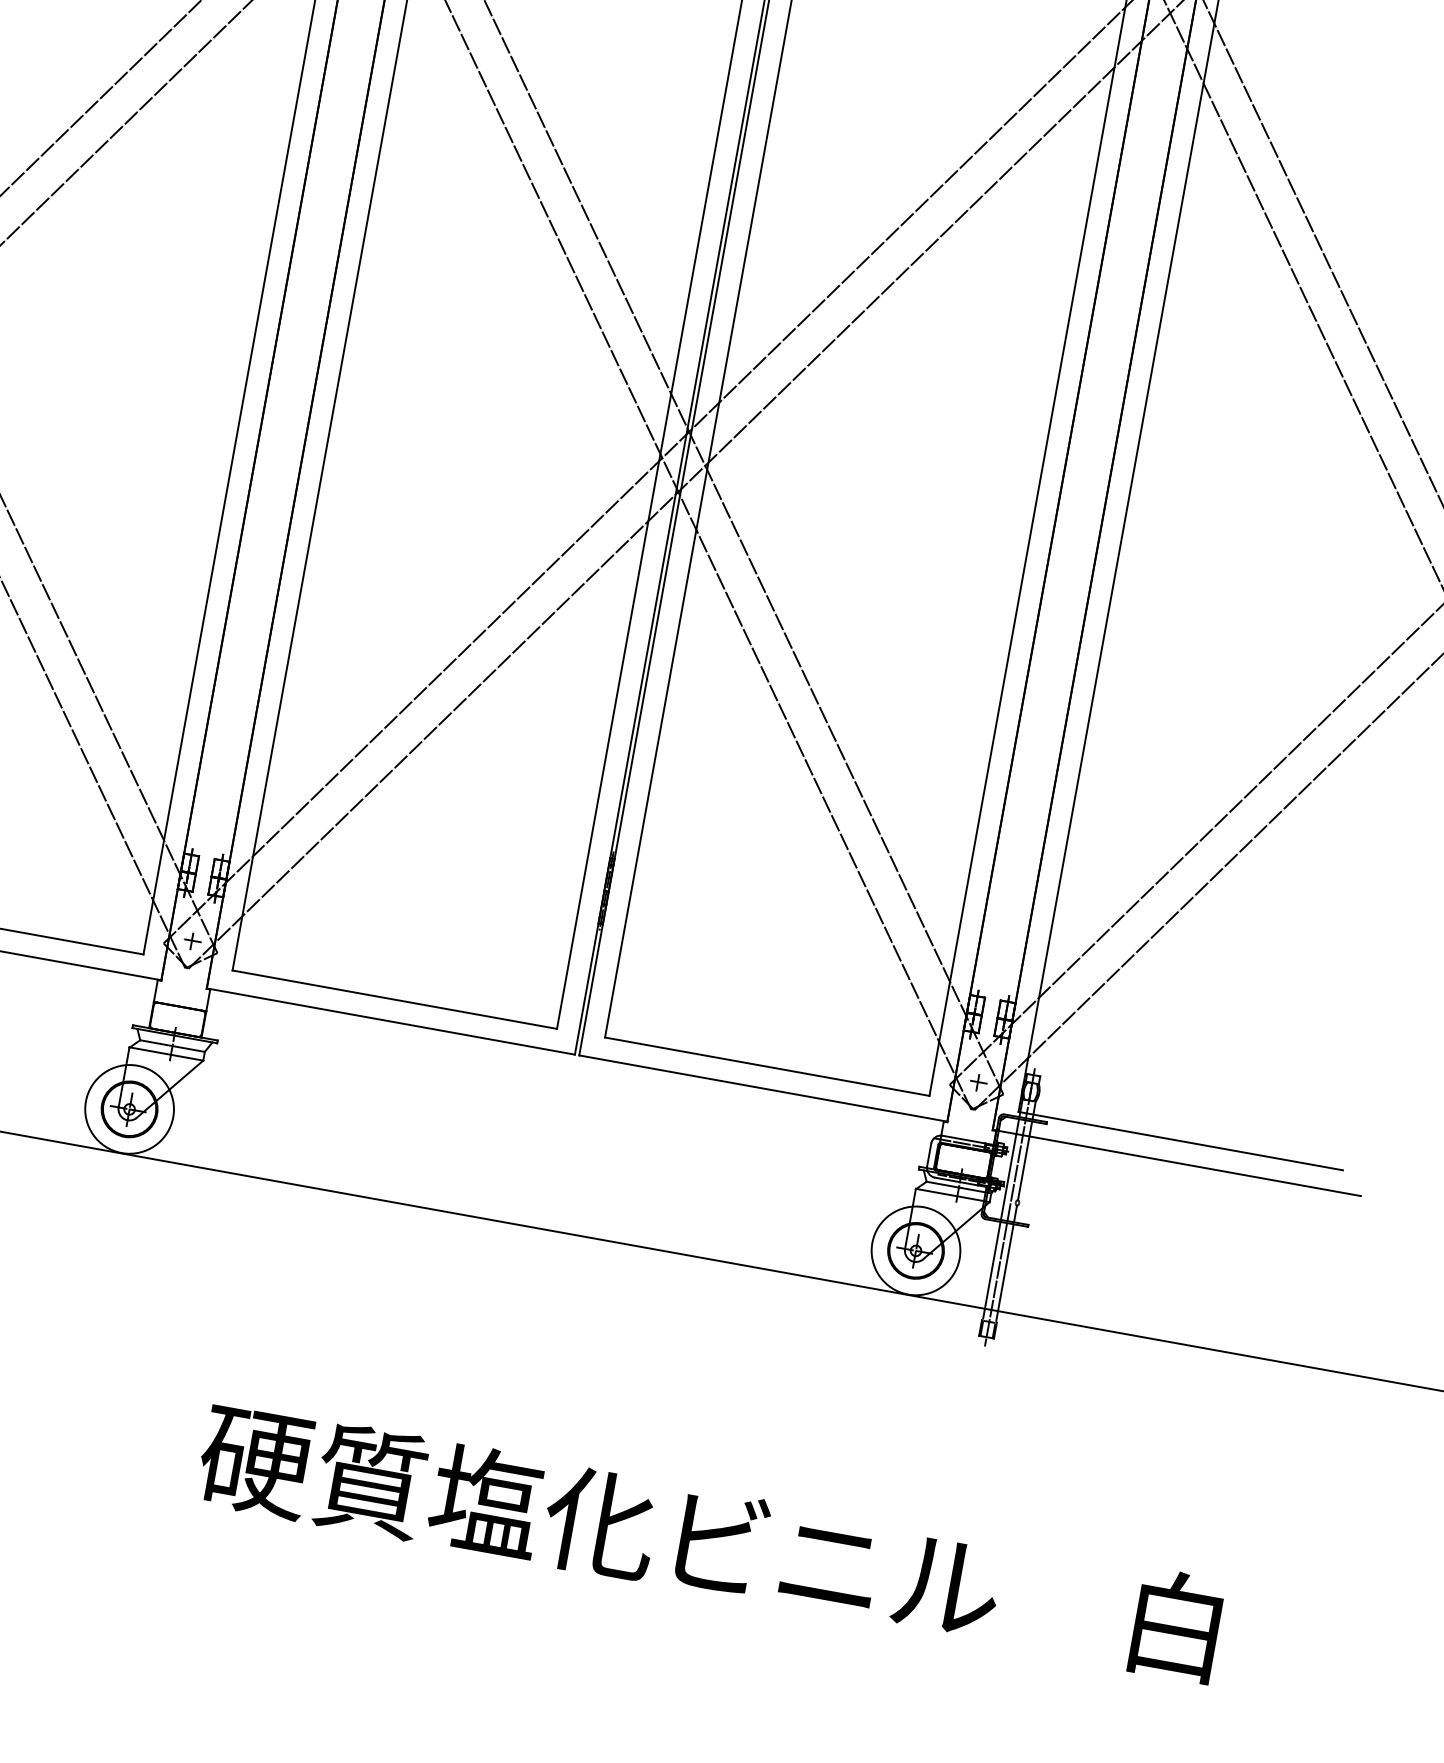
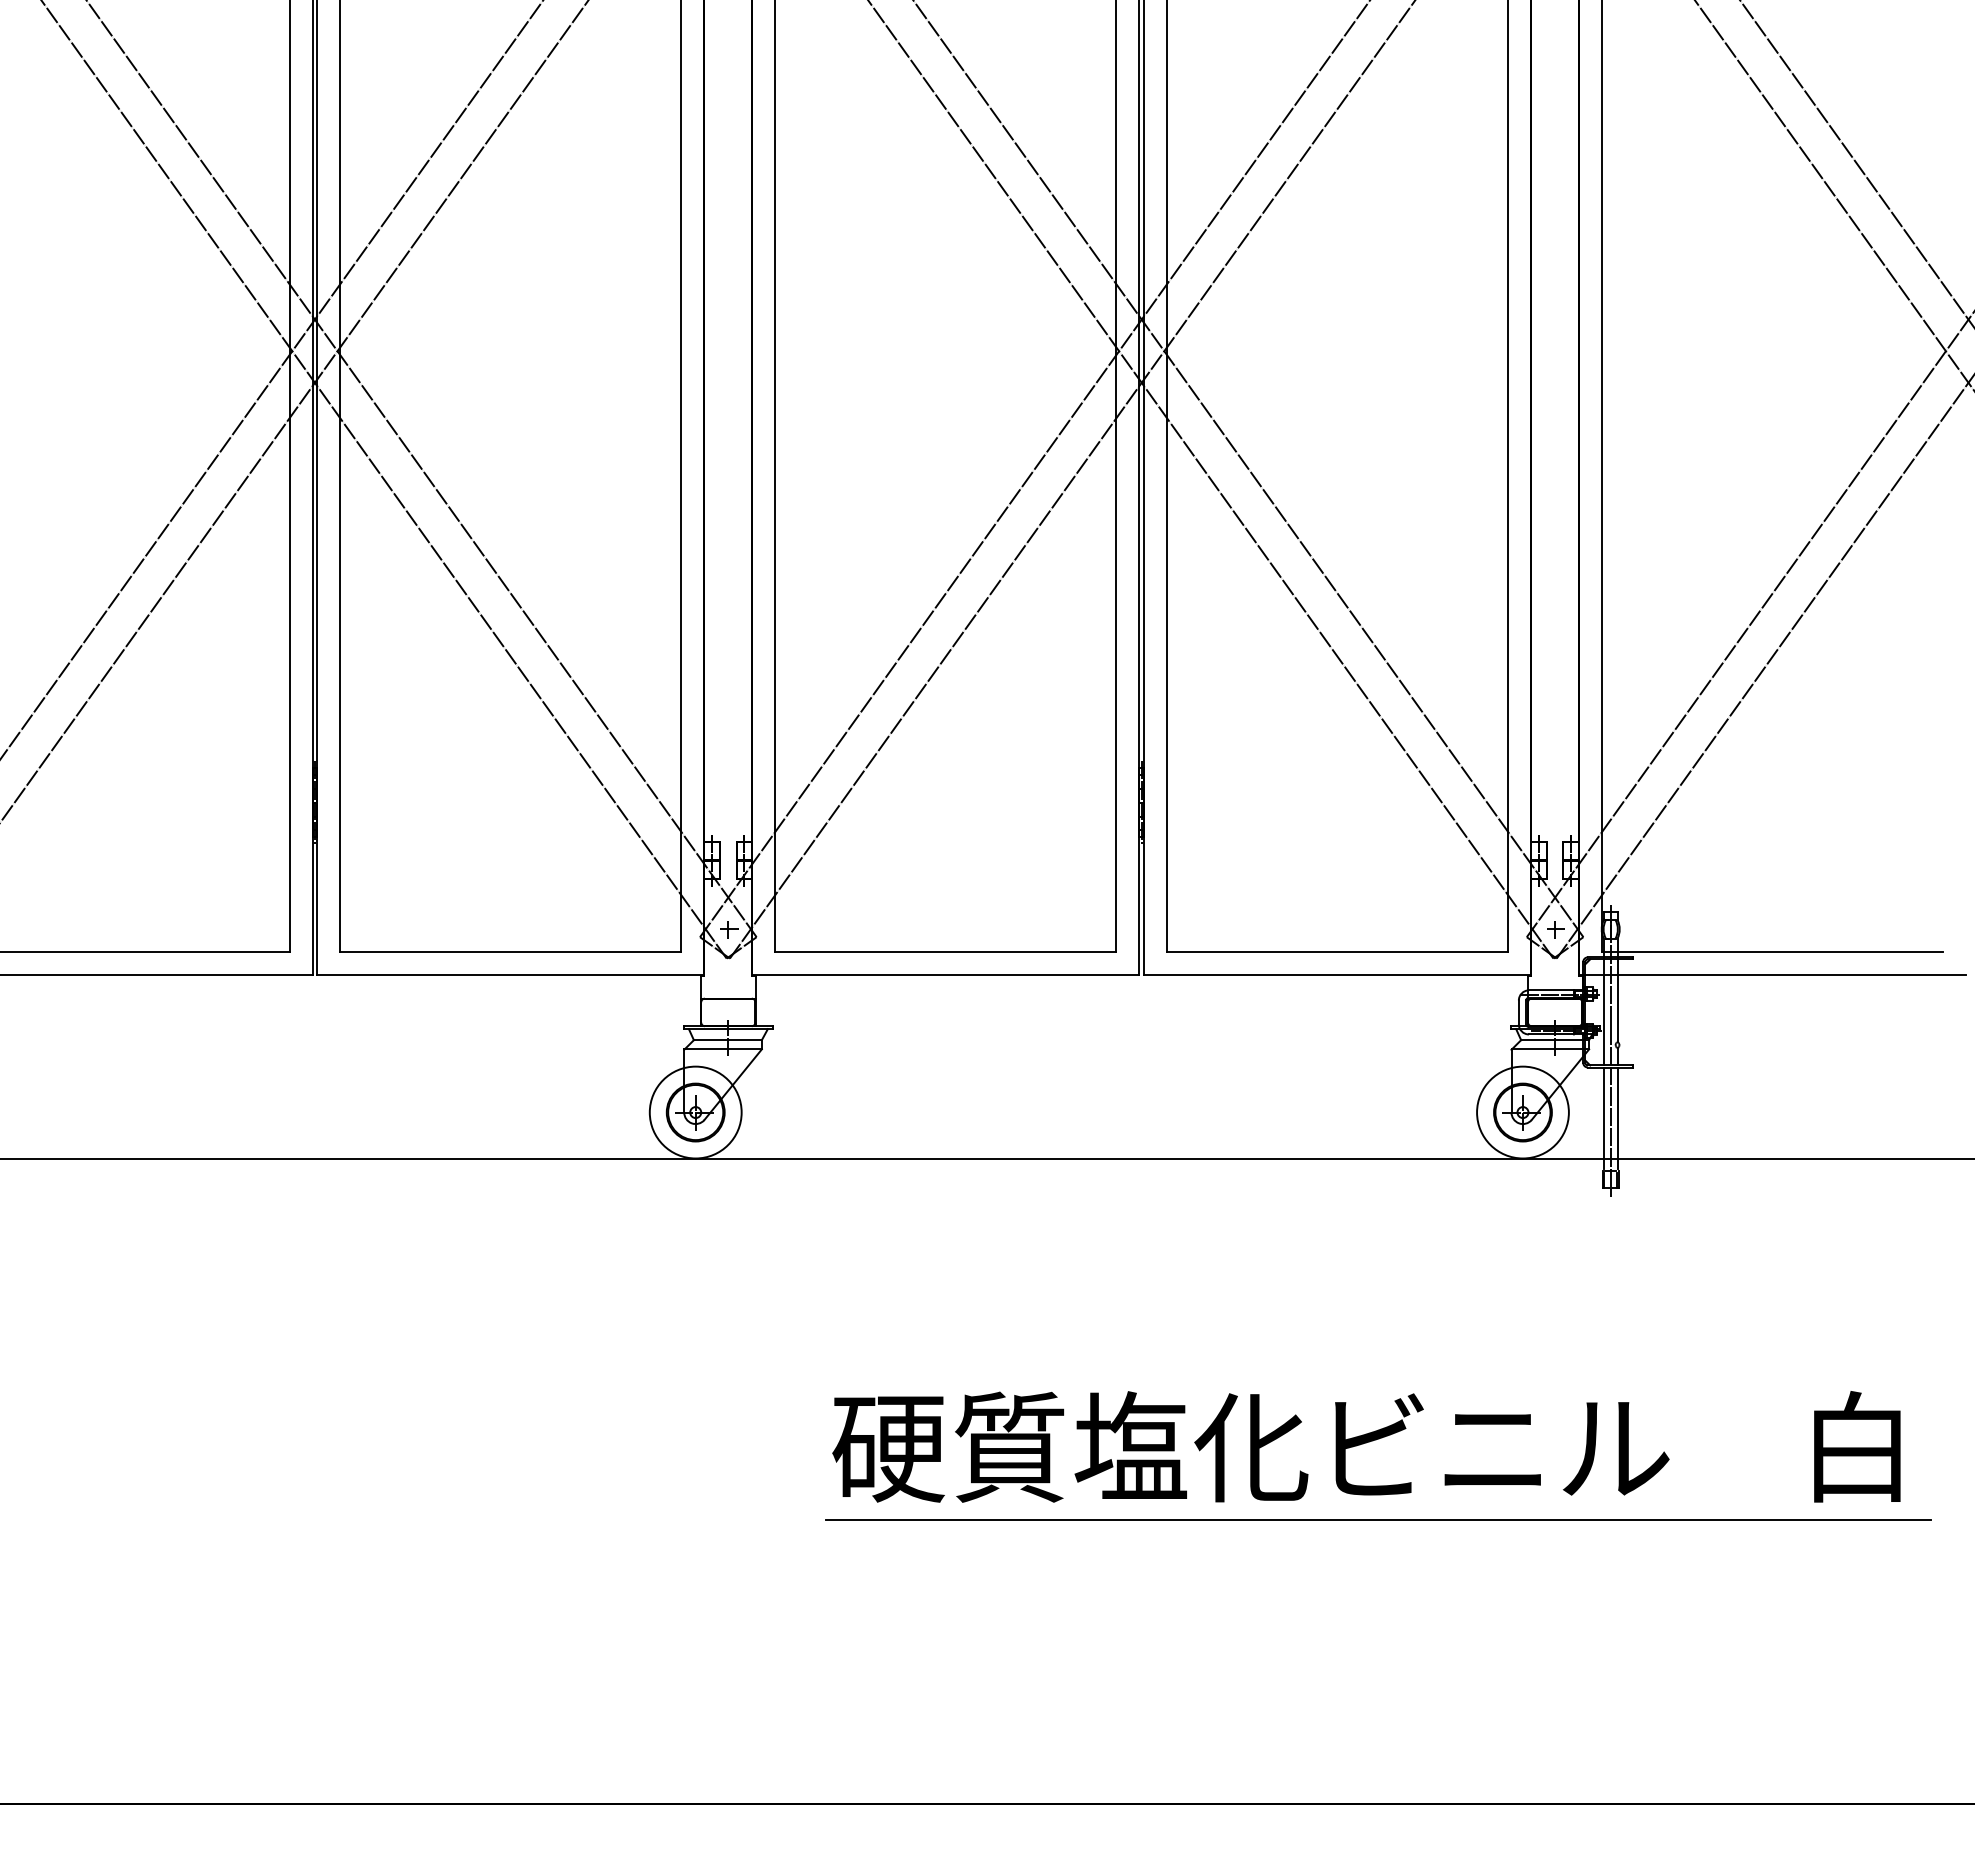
line: (709, 1613) -> (1378, 1519), added

